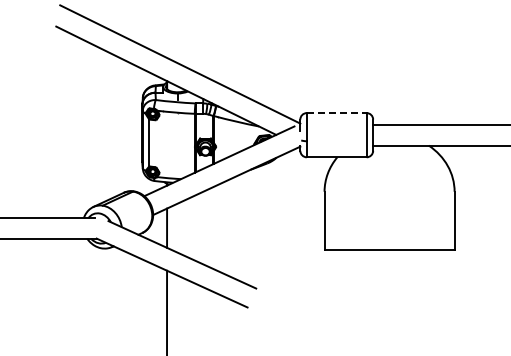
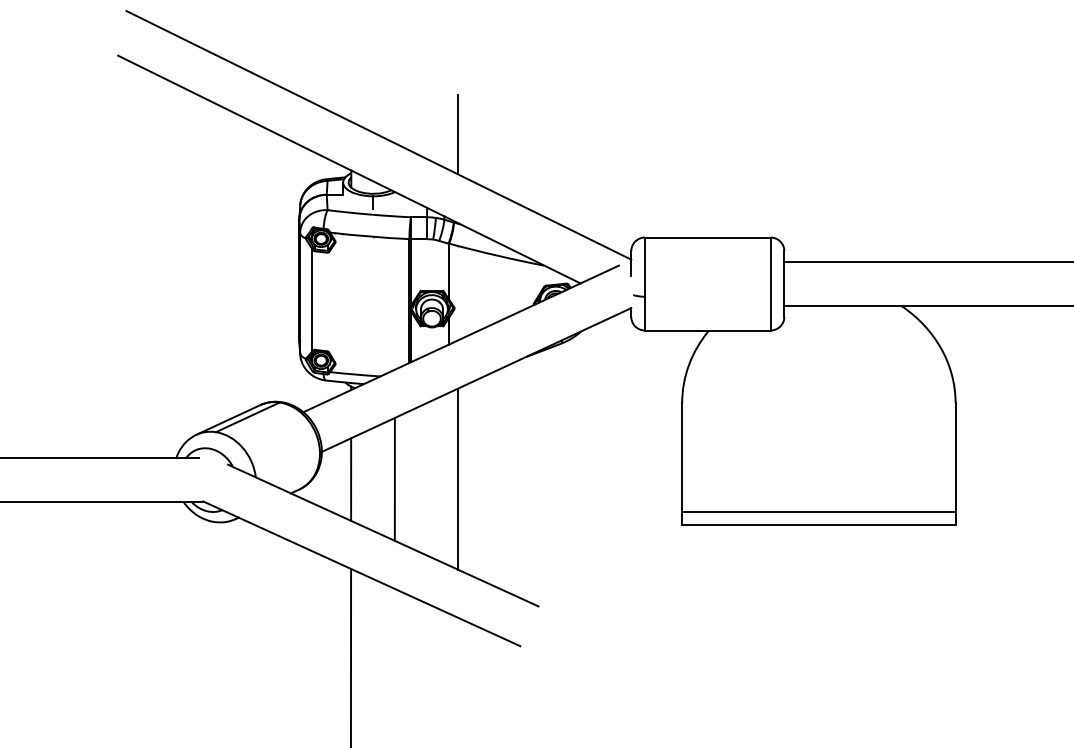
line: (217, 64) -> (457, 135), added
line: (336, 113) -> (707, 238), dashed -> solid
line: (187, 227) -> (394, 478), added
line: (217, 227) -> (457, 478), added
line: (389, 243) -> (818, 511), added

